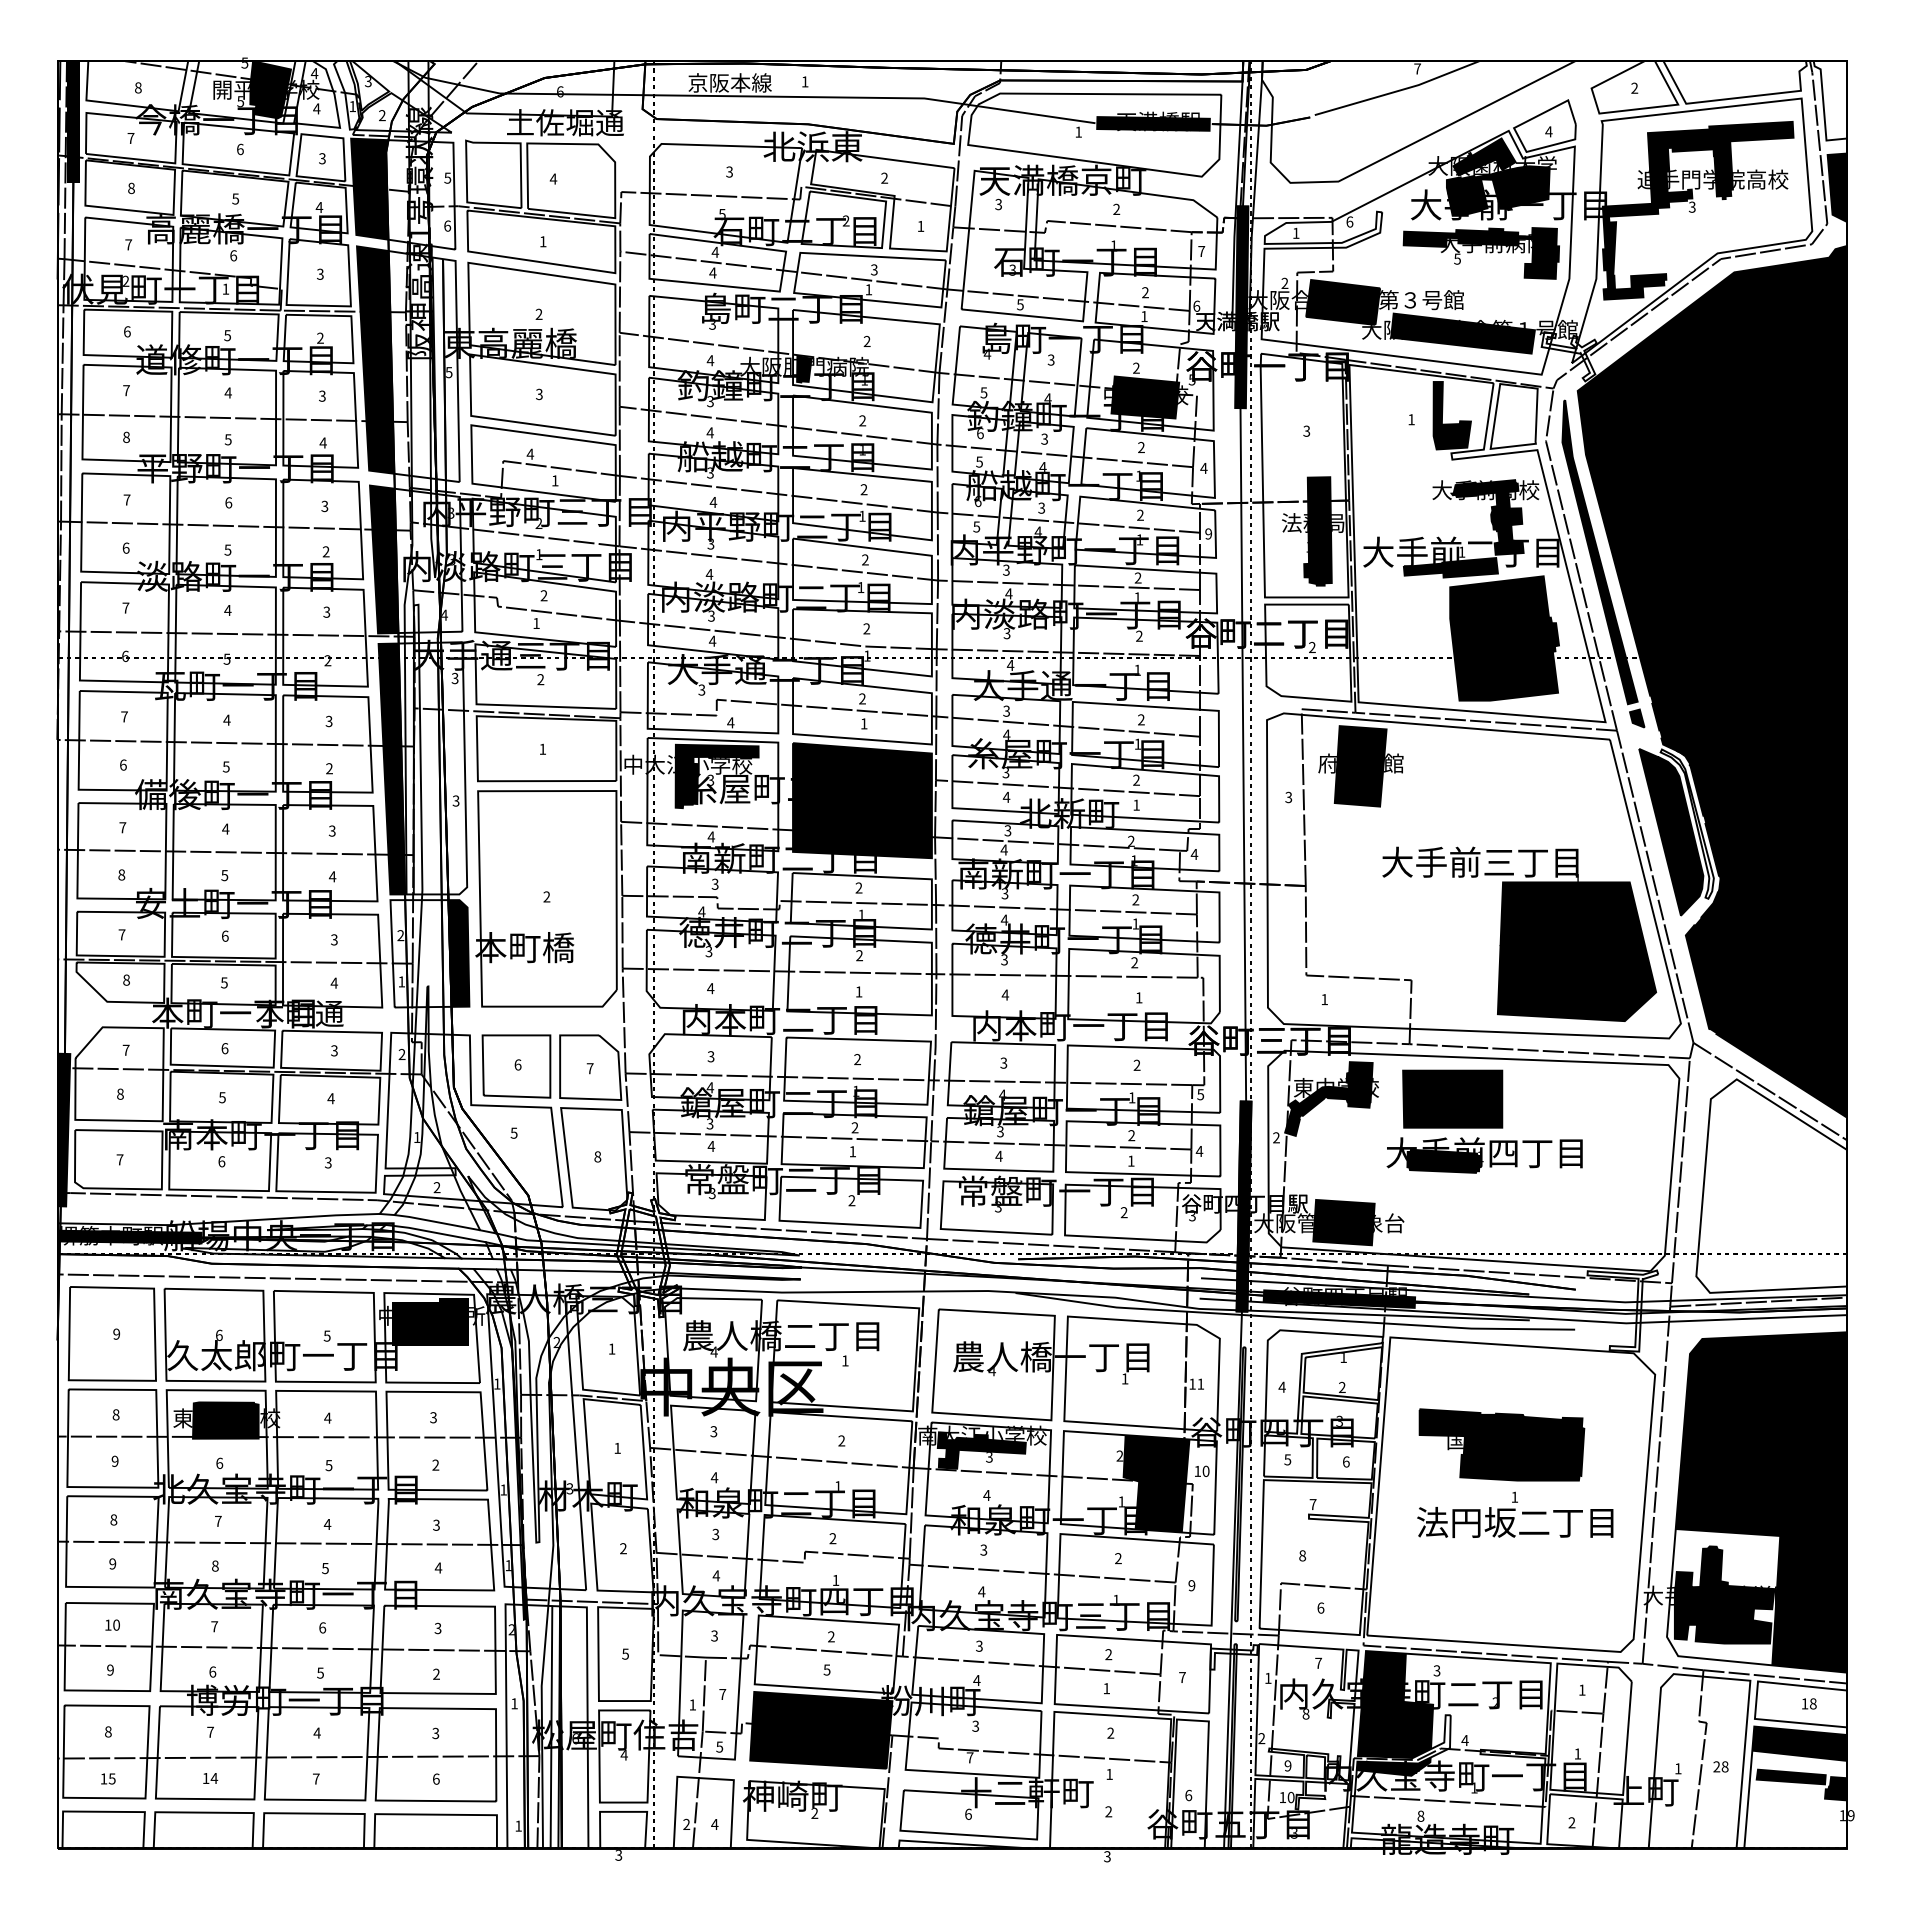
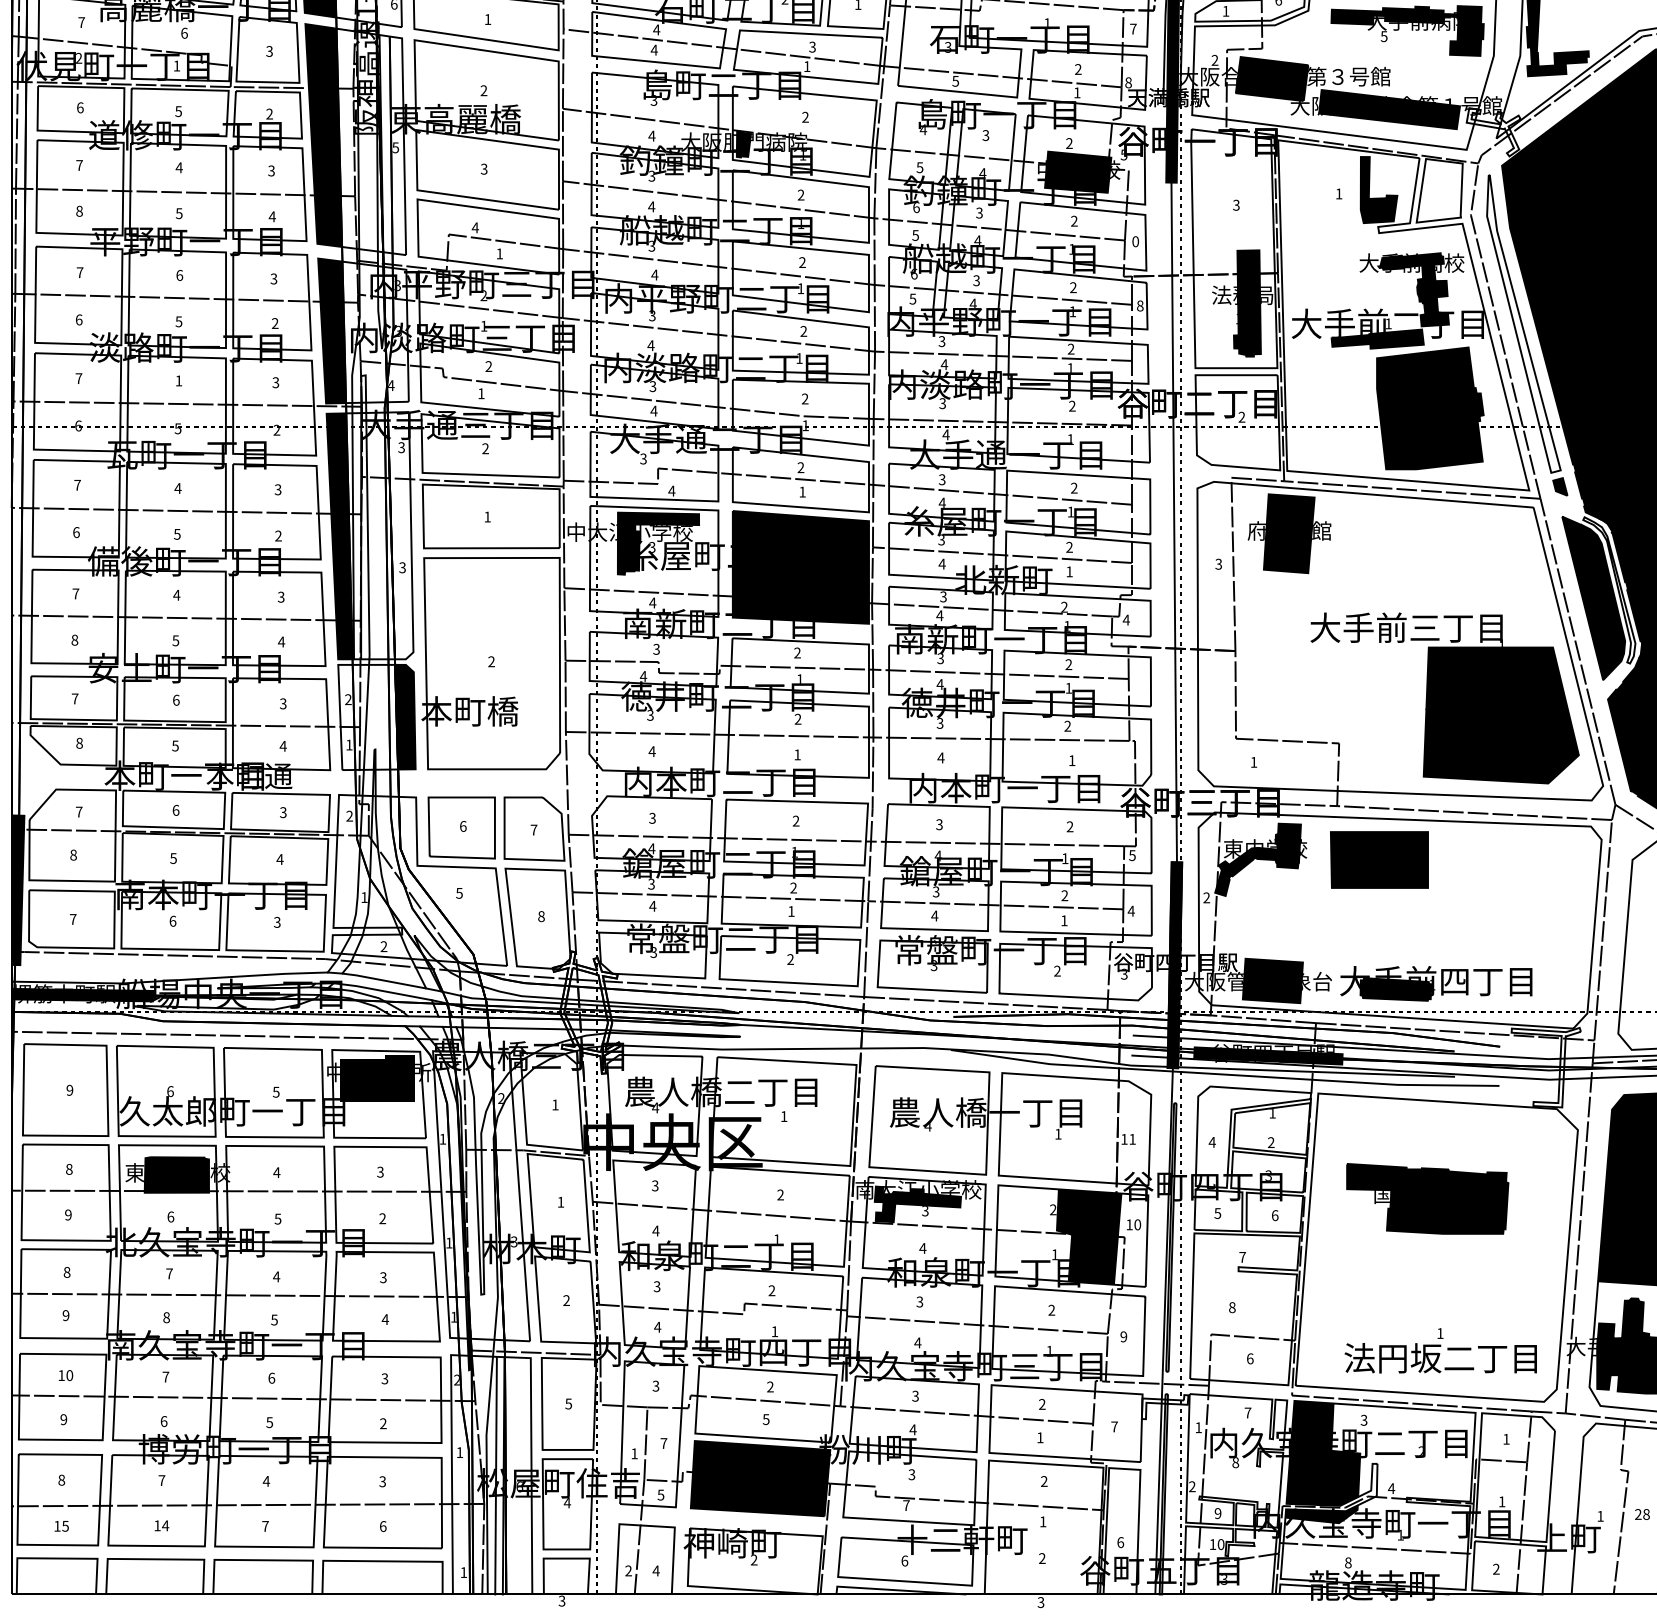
text: (1196, 305) -> (1128, 82), 6 -> 8
text: (1203, 467) -> (1135, 240), 4 -> 0
text: (1208, 533) -> (1140, 305), 9 -> 8
fill: (1599, 552) -> (1523, 324), removed
text: (227, 610) -> (178, 380), 4 -> 1
text: (1484, 1155) -> (1436, 983), moved
text: (1515, 1514) -> (1441, 1350), moved

